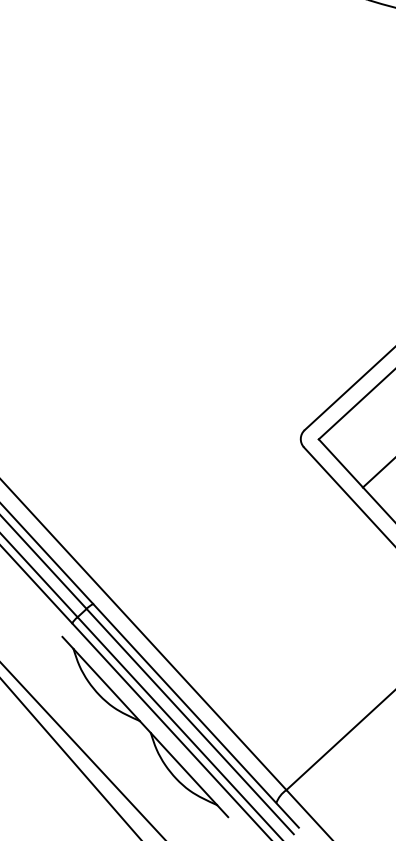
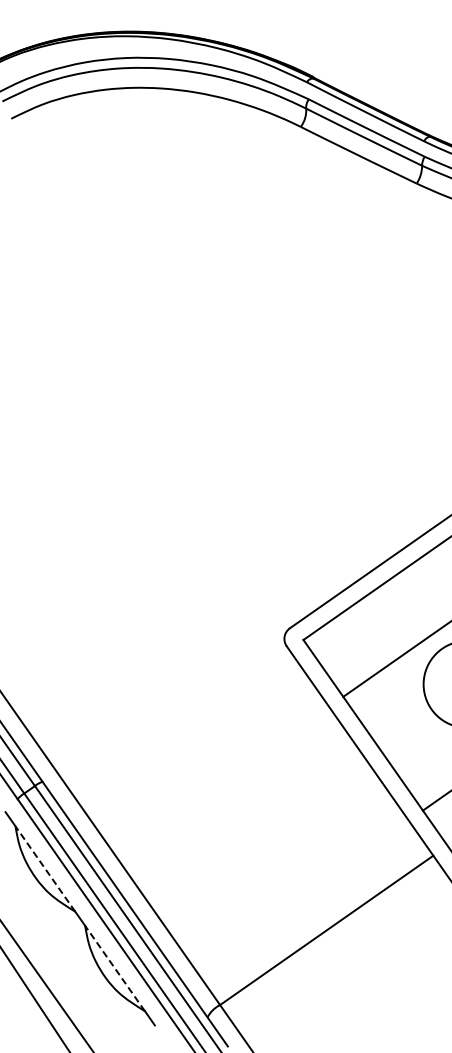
line: (106, 684) -> (45, 868), solid -> dashed
line: (183, 769) -> (114, 968), solid -> dashed

